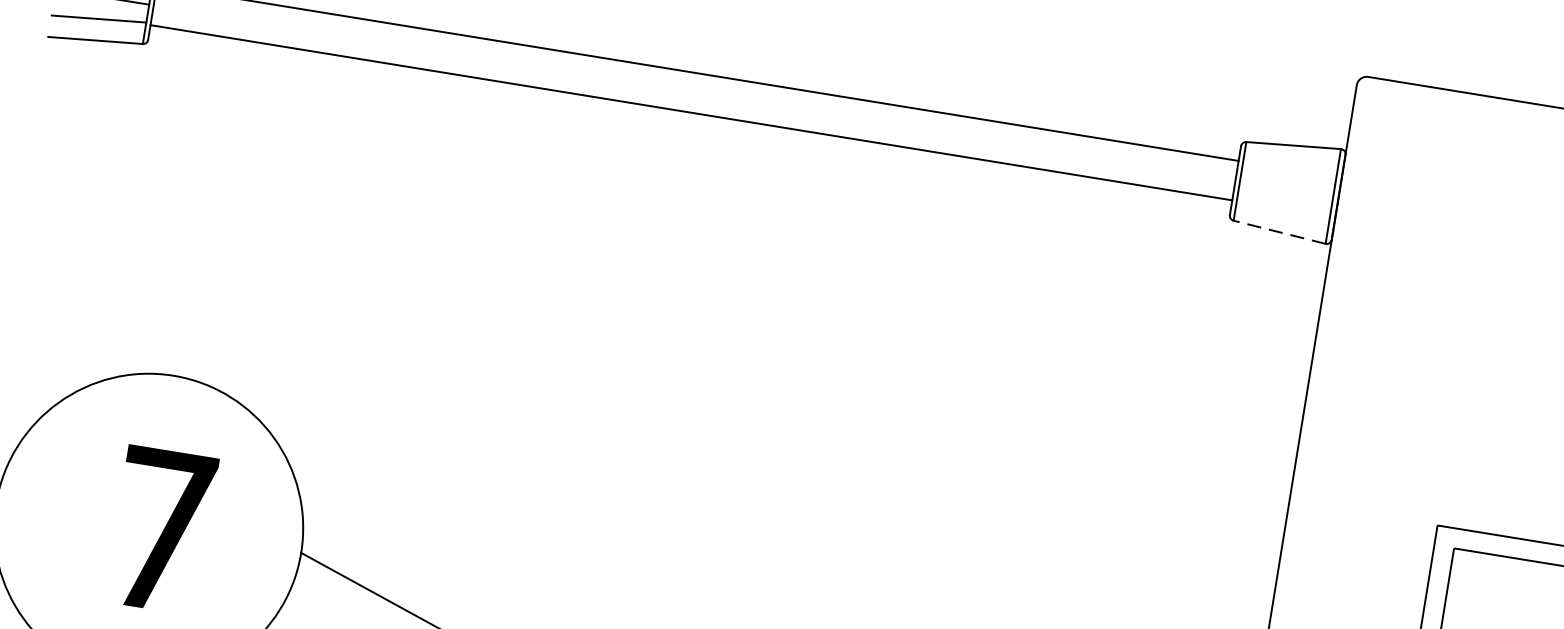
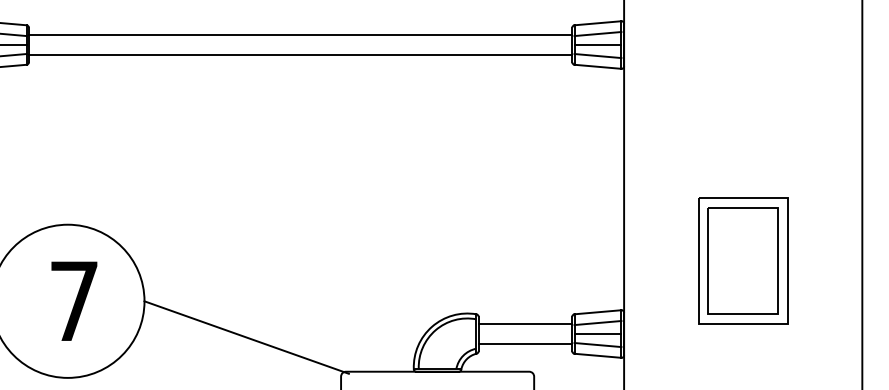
line: (1289, 167) -> (597, 34), added
line: (1285, 189) -> (597, 45), added
line: (1281, 211) -> (597, 56), added
line: (1278, 231) -> (597, 66), dashed -> solid

